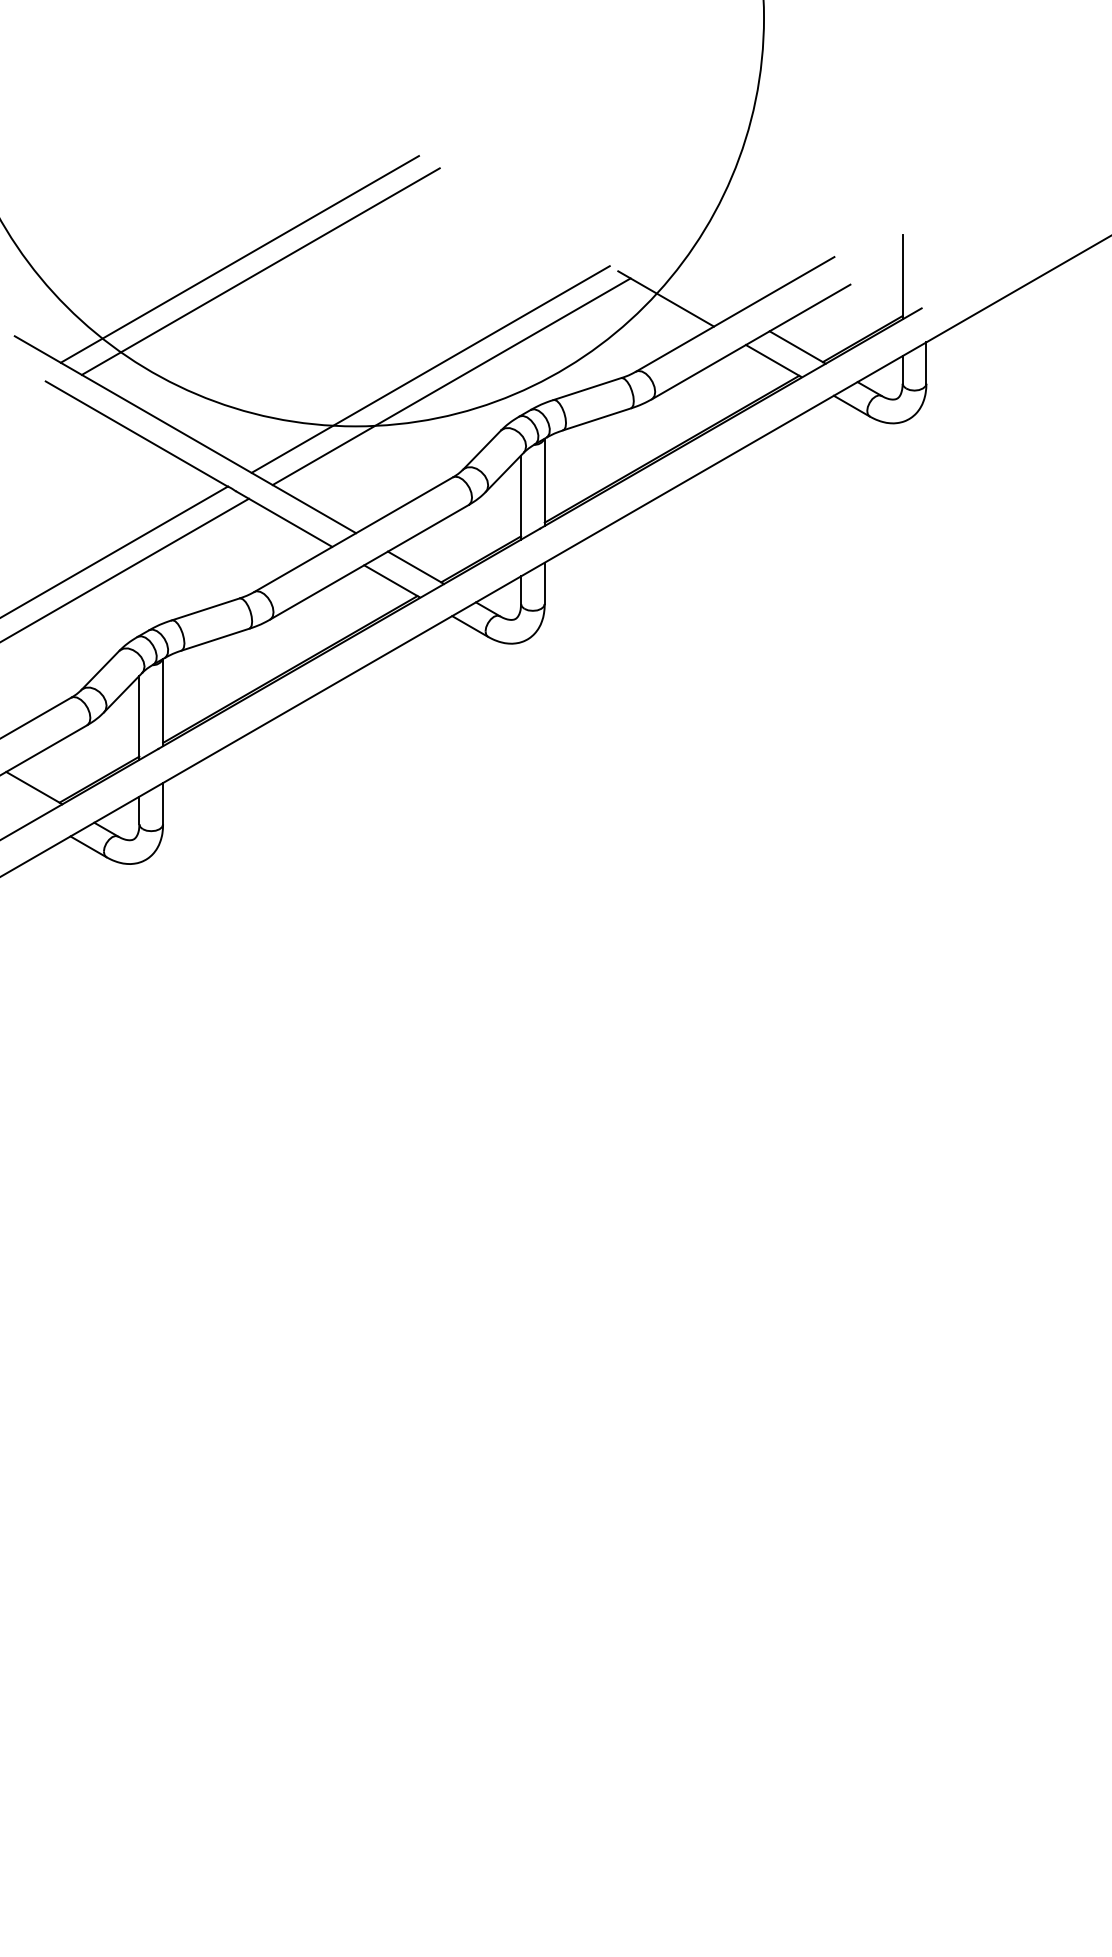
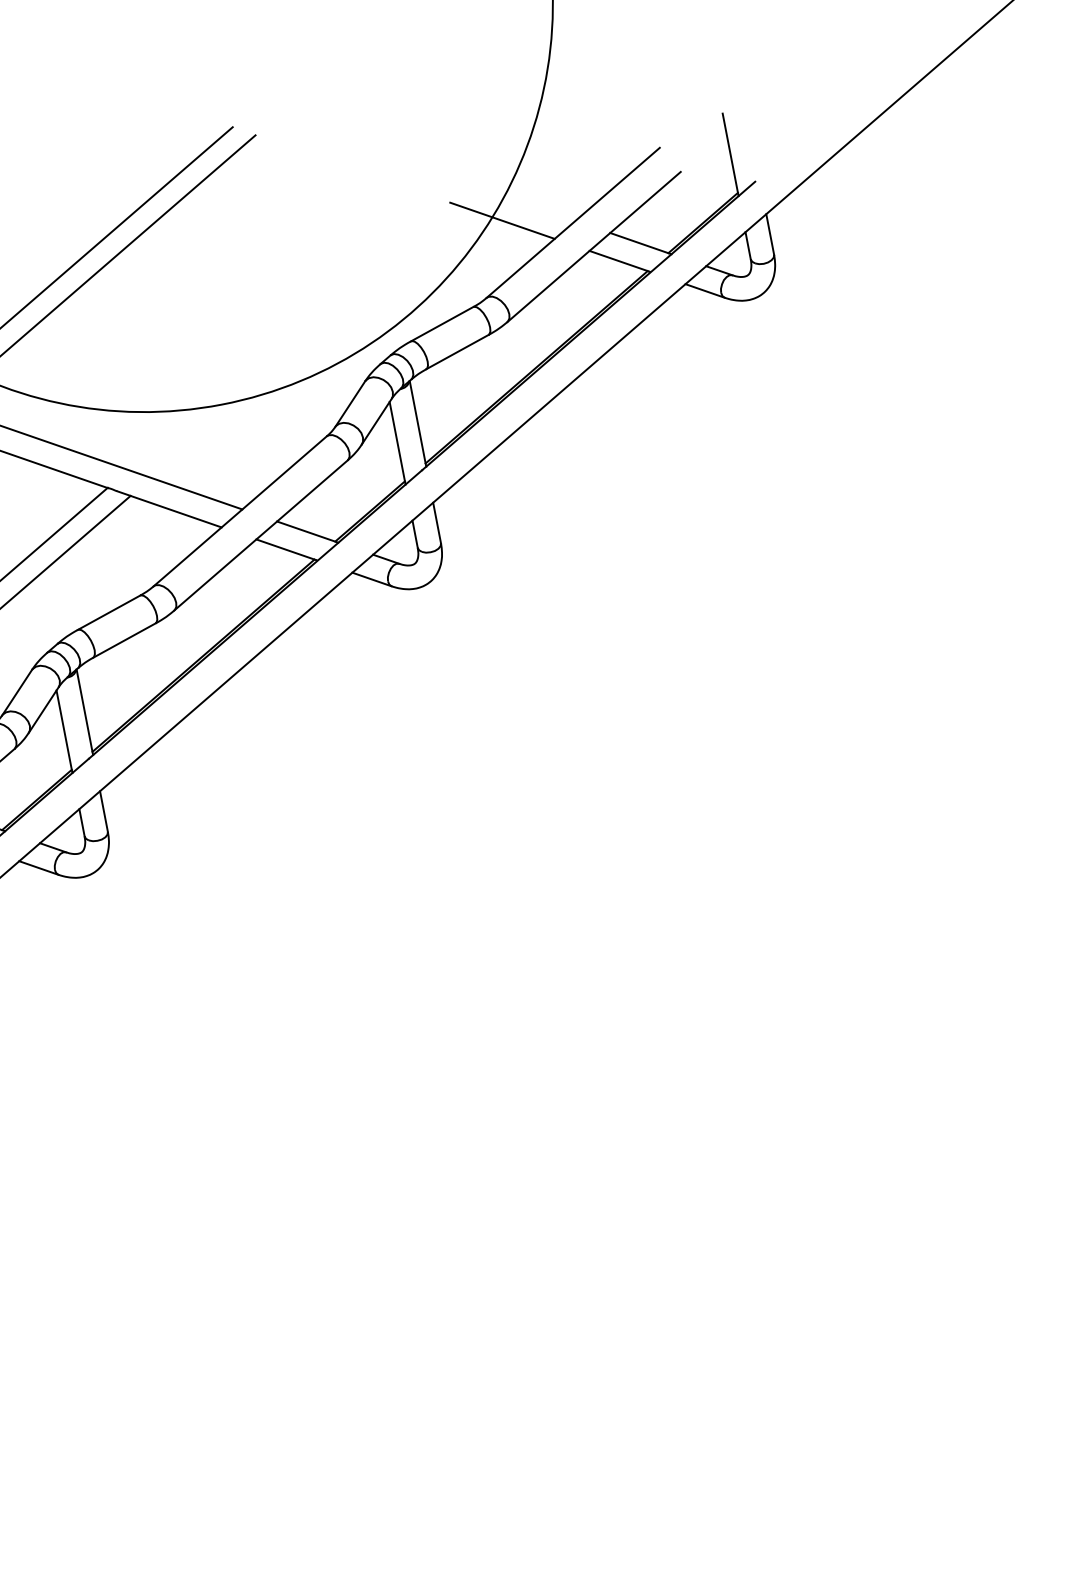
line: (430, 369) -> (284, 334), removed
line: (451, 381) -> (307, 342), removed

